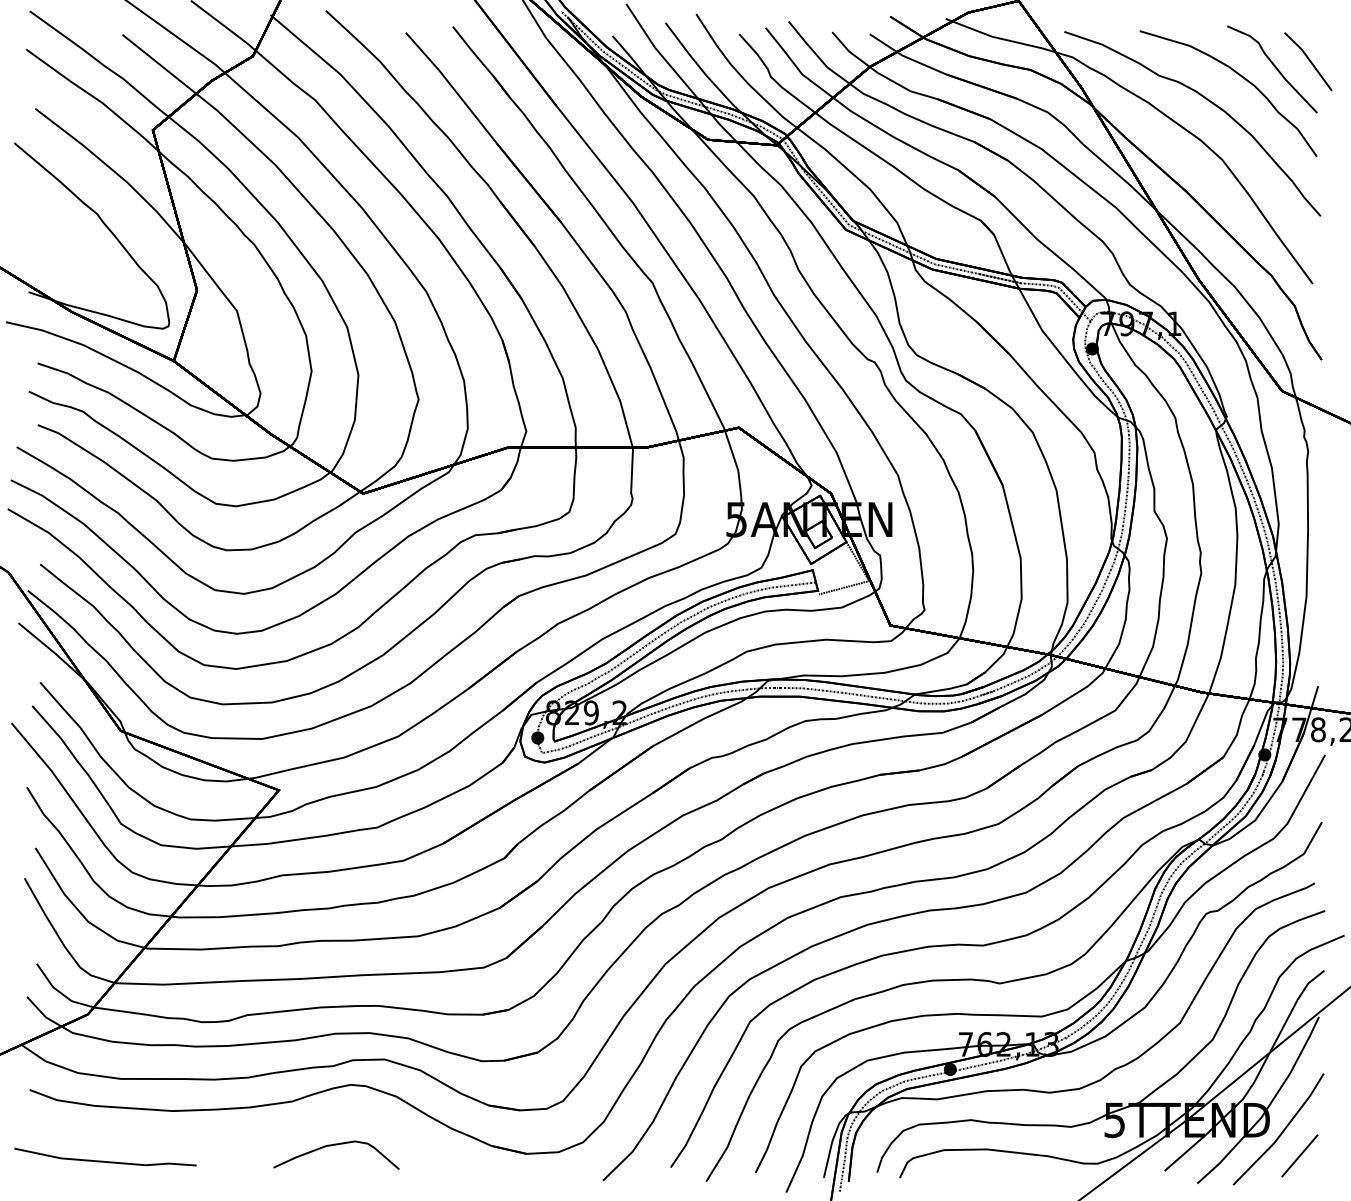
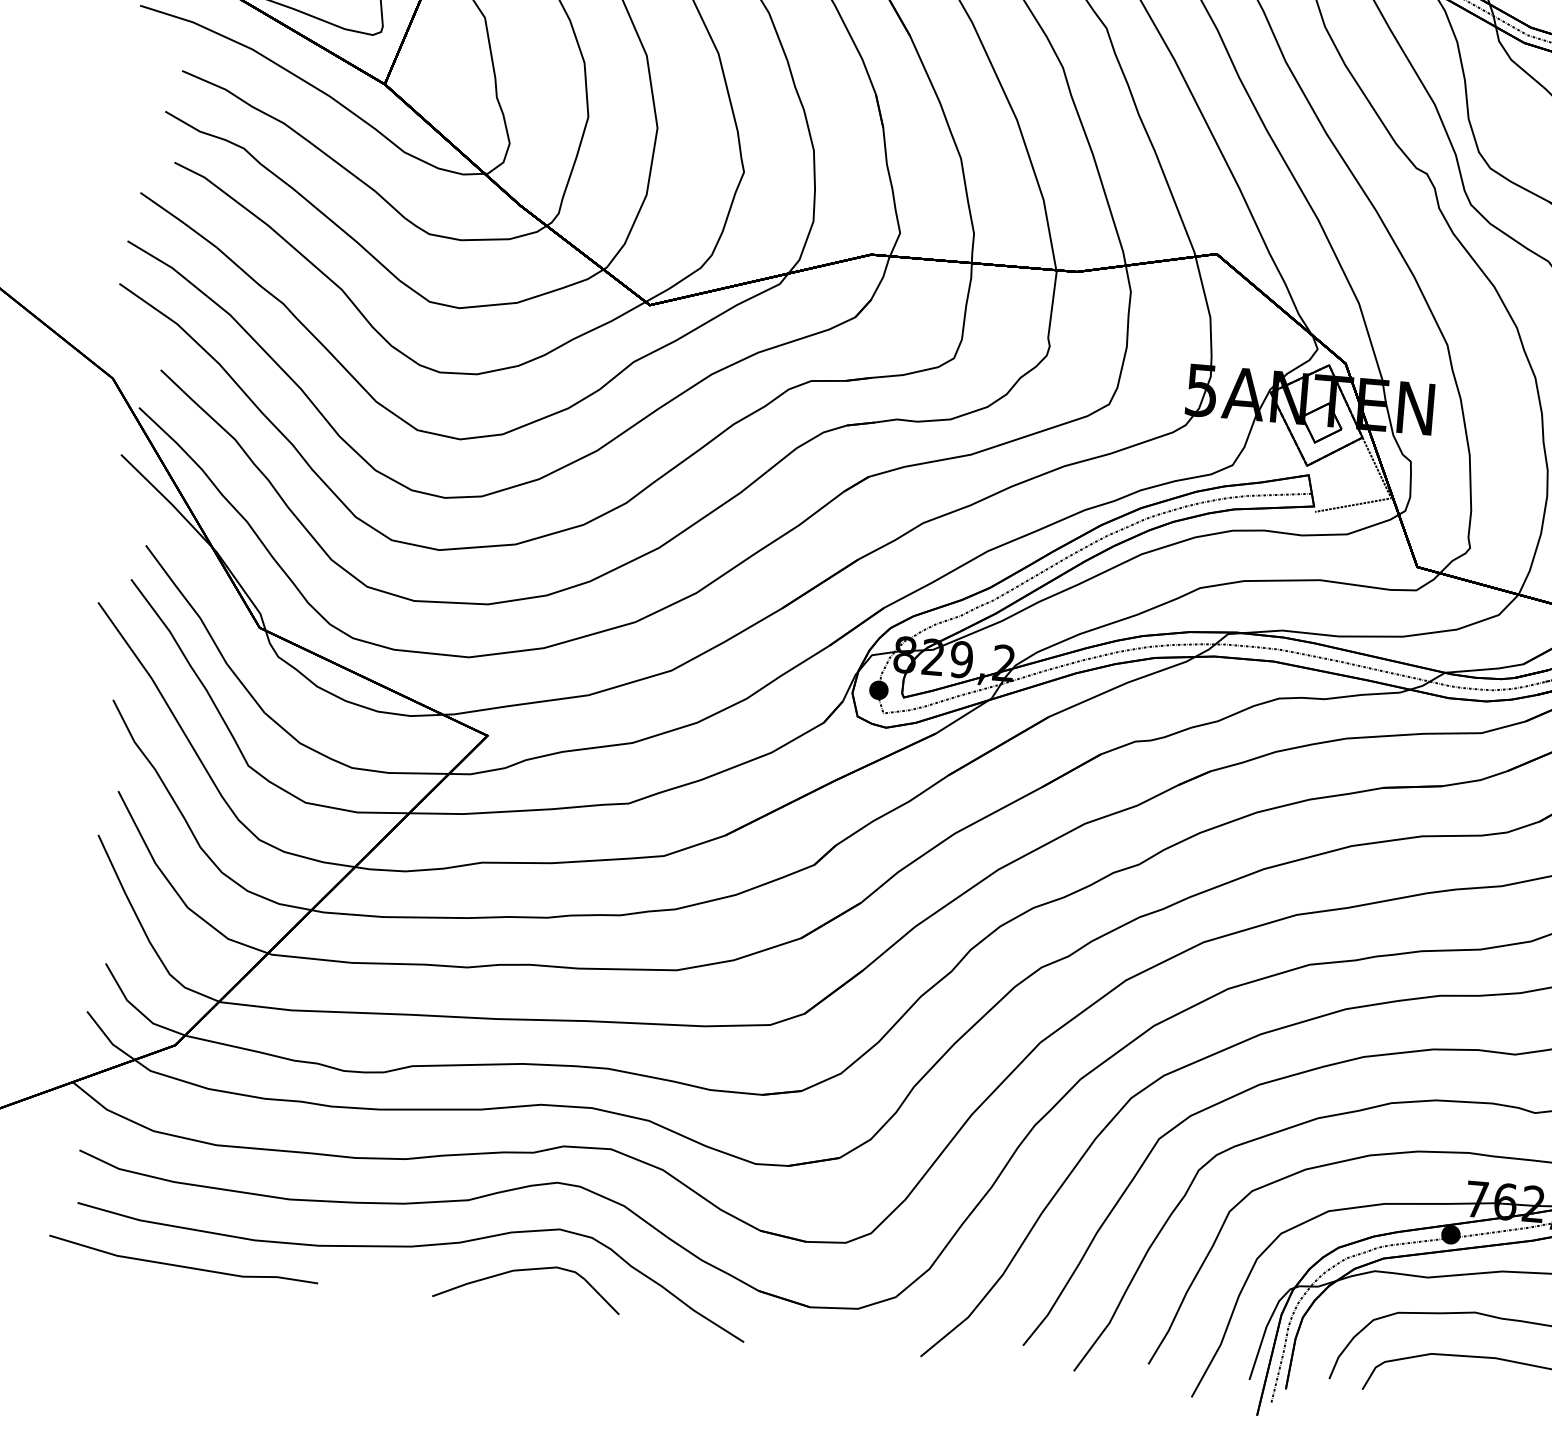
part: (257, 1136) -> (412, 1247), added

